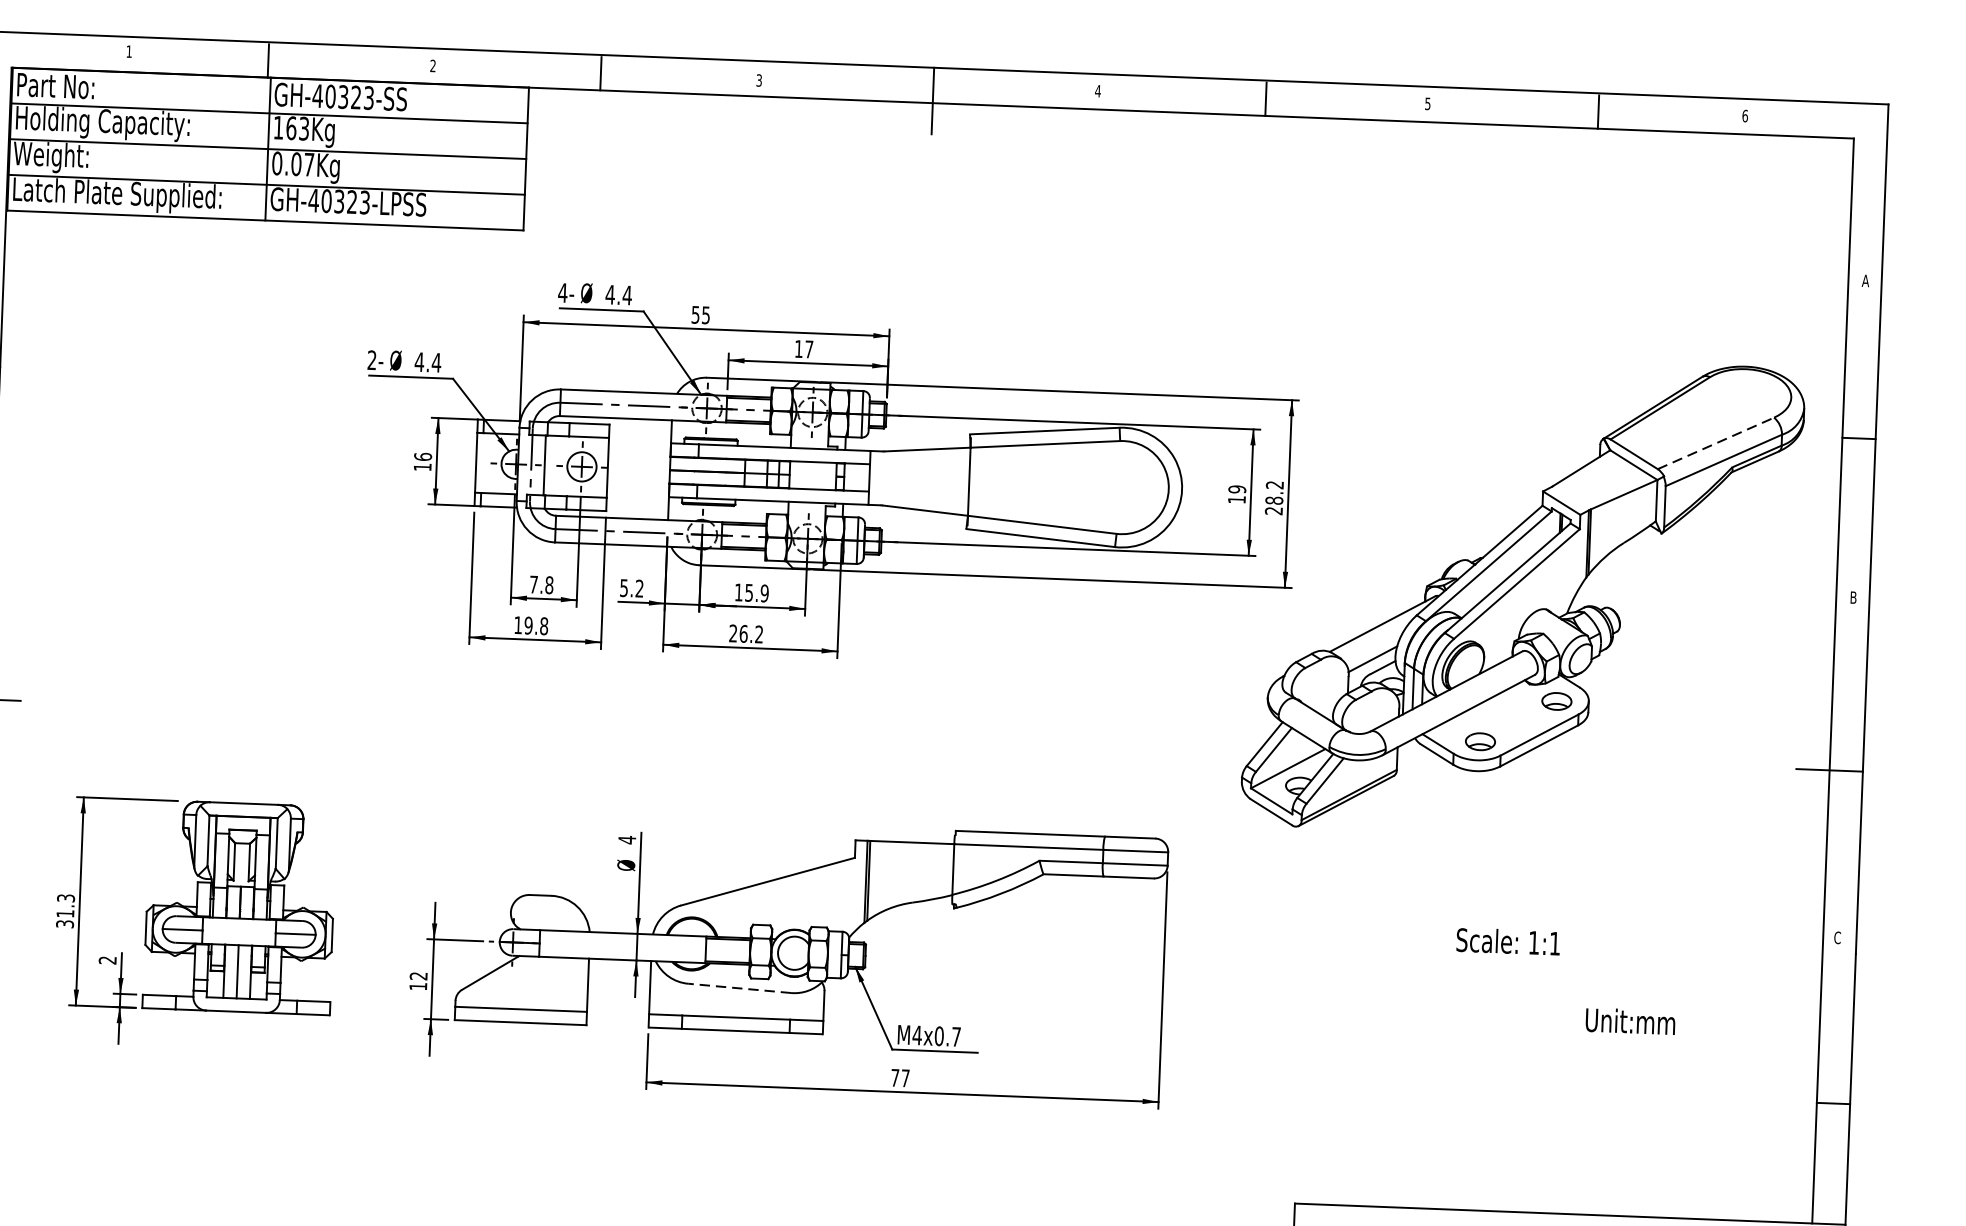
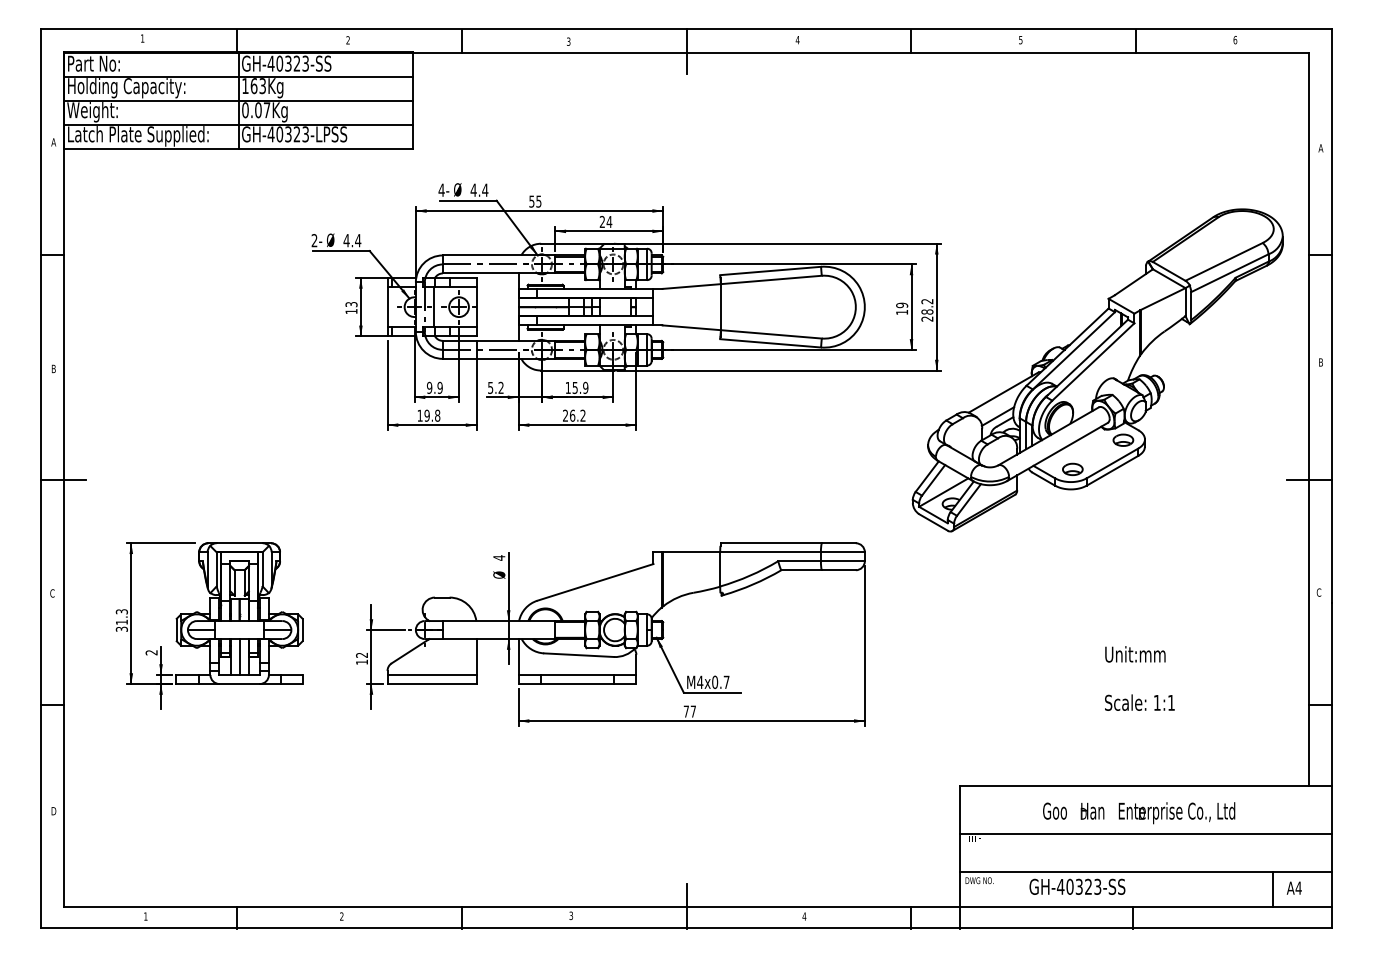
text: (803, 348) -> (605, 221), 17 -> 24
line: (1716, 442) -> (1224, 261), dashed -> solid
text: (423, 456) -> (351, 304), 16 -> 13
text: (541, 584) -> (434, 387), 7.8 -> 9.9
text: (1507, 941) -> (1139, 702), moved
line: (740, 988) -> (579, 655), dashed -> solid
text: (1630, 1021) -> (1135, 654), moved

